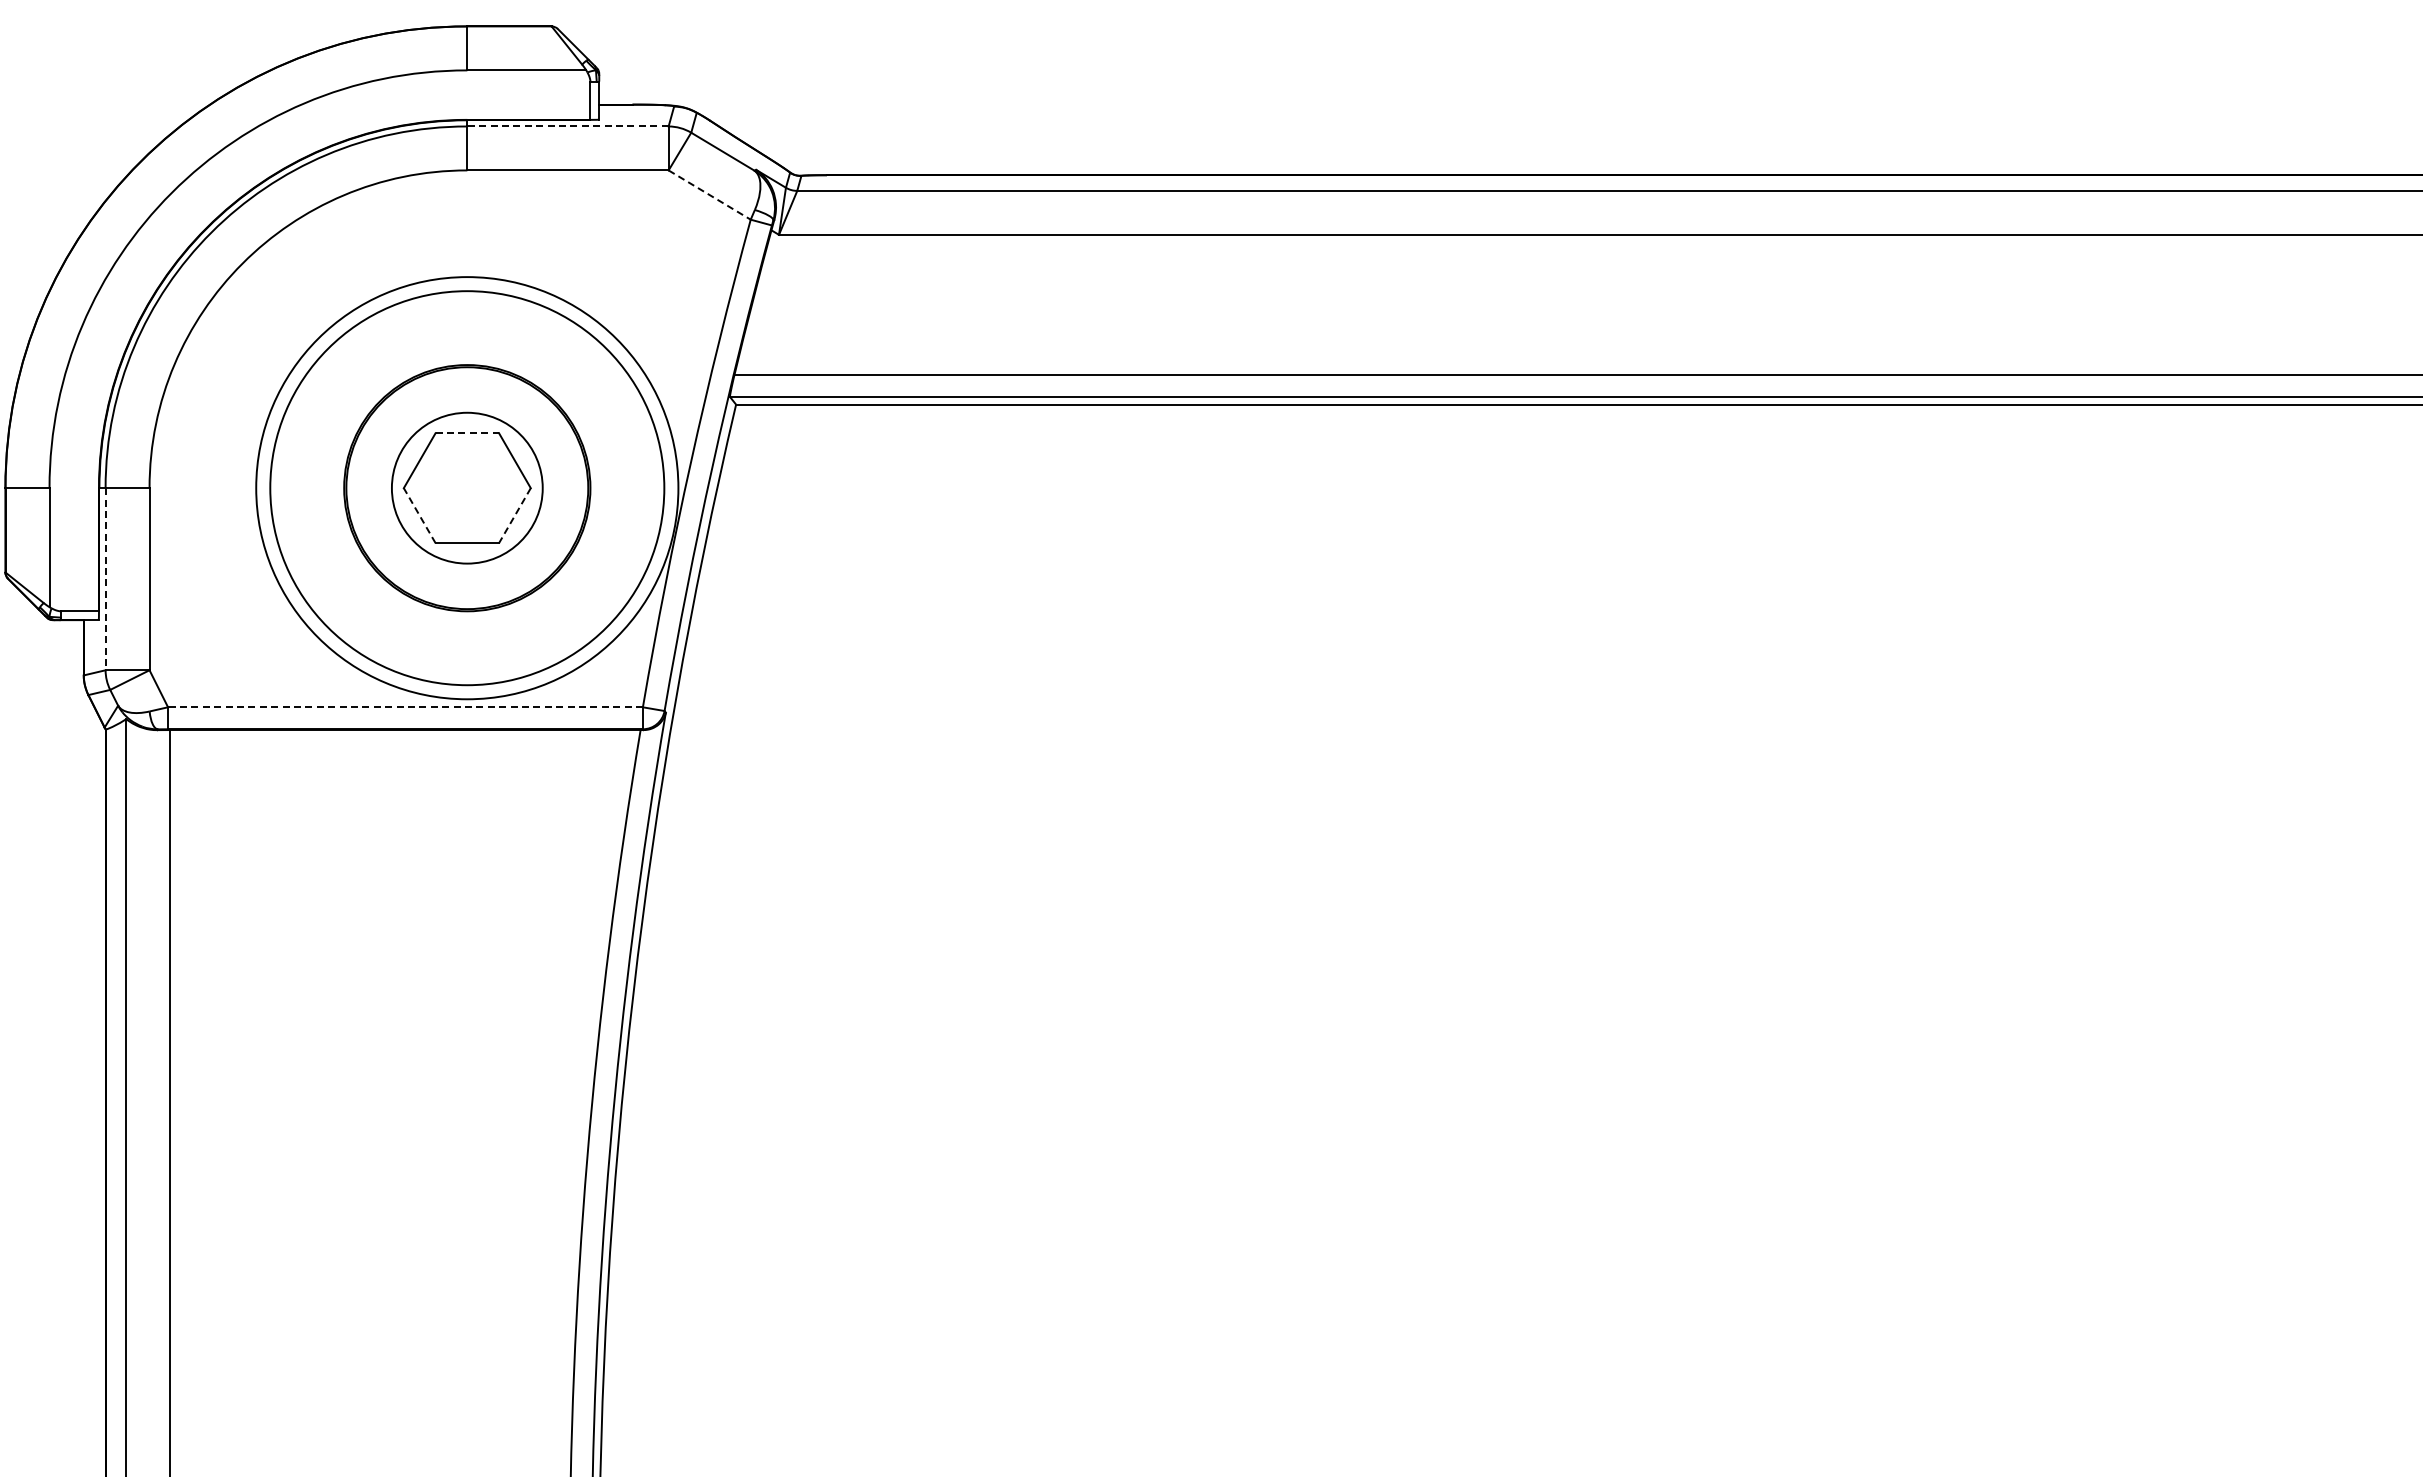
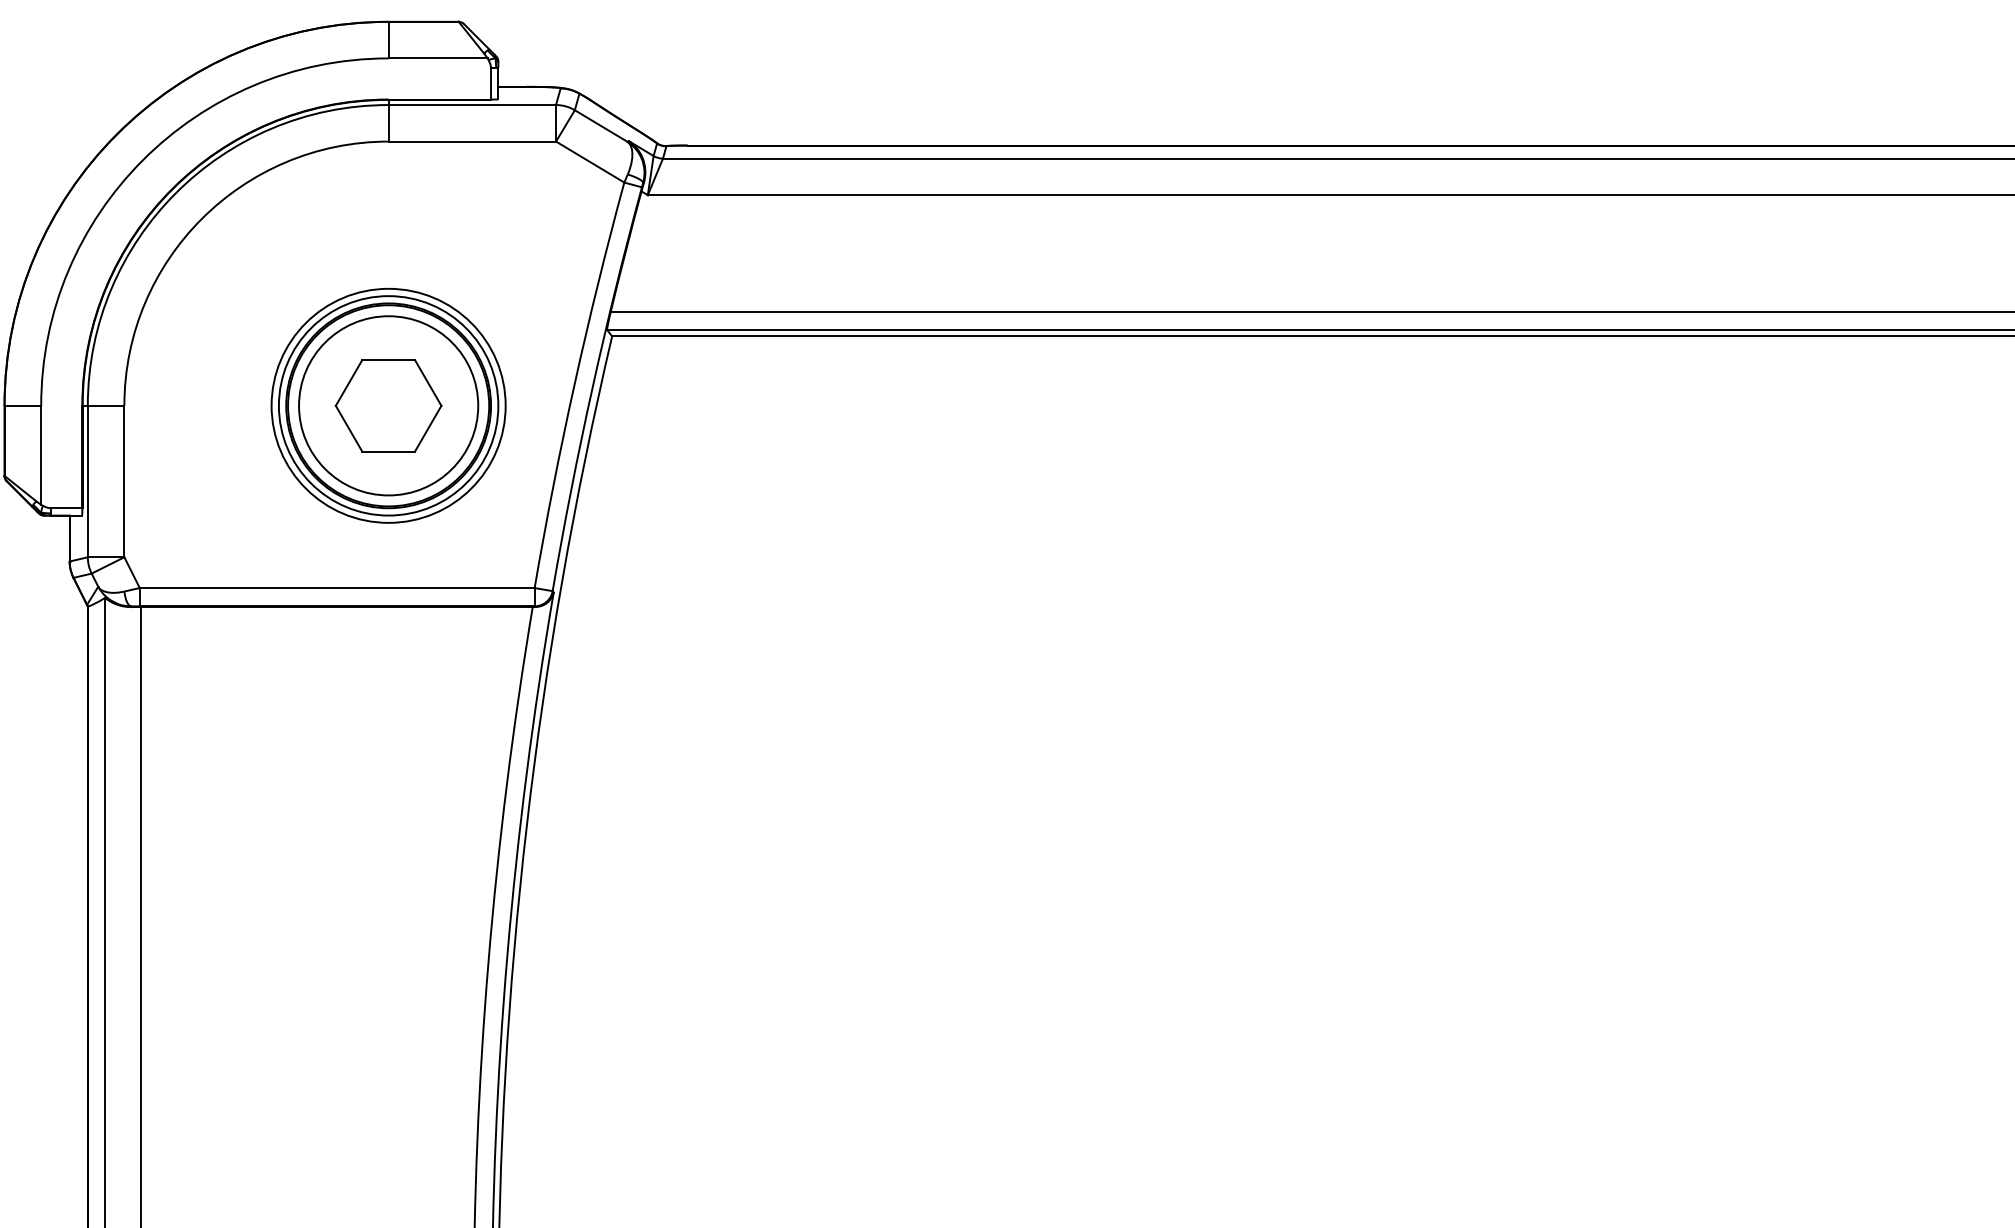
line: (567, 126) -> (471, 105), dashed -> solid
line: (709, 195) -> (590, 162), dashed -> solid
line: (467, 433) -> (388, 360), dashed -> solid
circle: (467, 487) -> (388, 405), size x0.71
circle: (467, 487) -> (388, 405), size x1.43
circle: (467, 488) -> (388, 406), size x0.62
line: (419, 515) -> (348, 428), dashed -> solid
line: (514, 515) -> (427, 428), dashed -> solid
line: (105, 579) -> (87, 481), dashed -> solid
line: (405, 707) -> (337, 588), dashed -> solid

